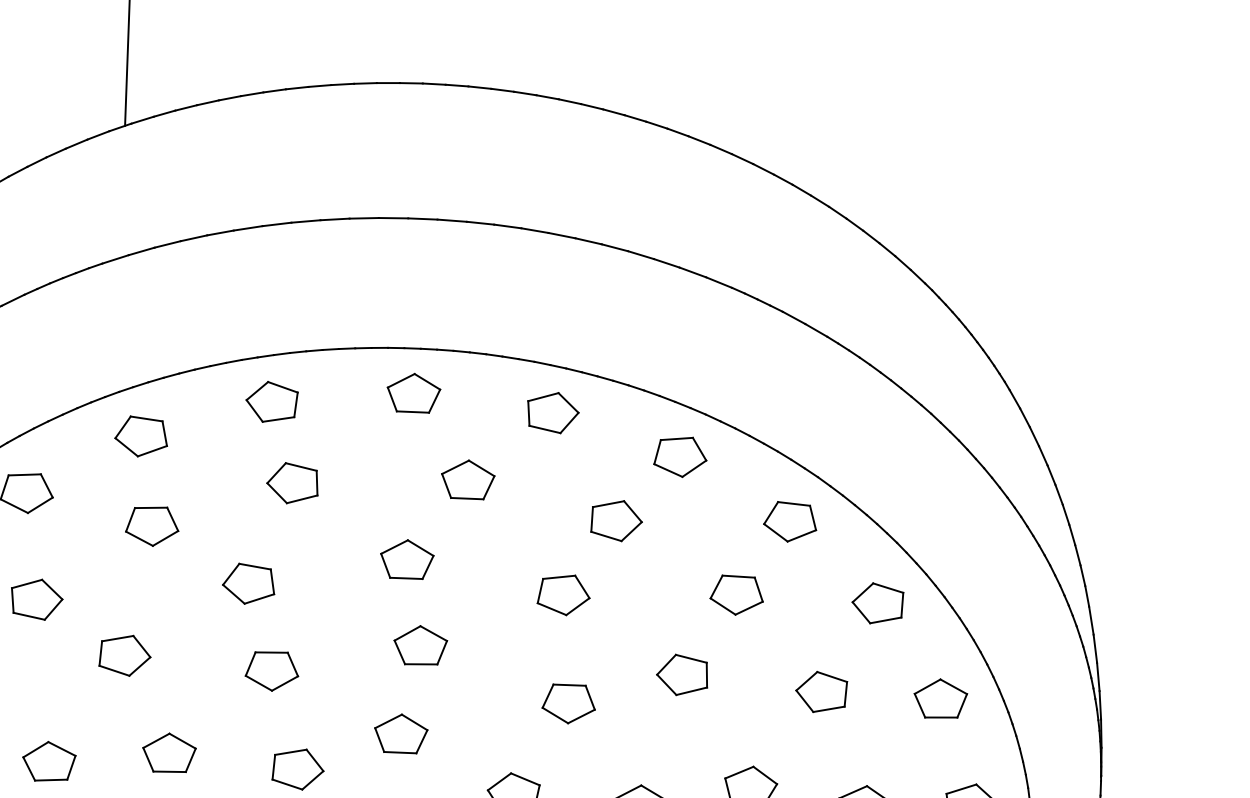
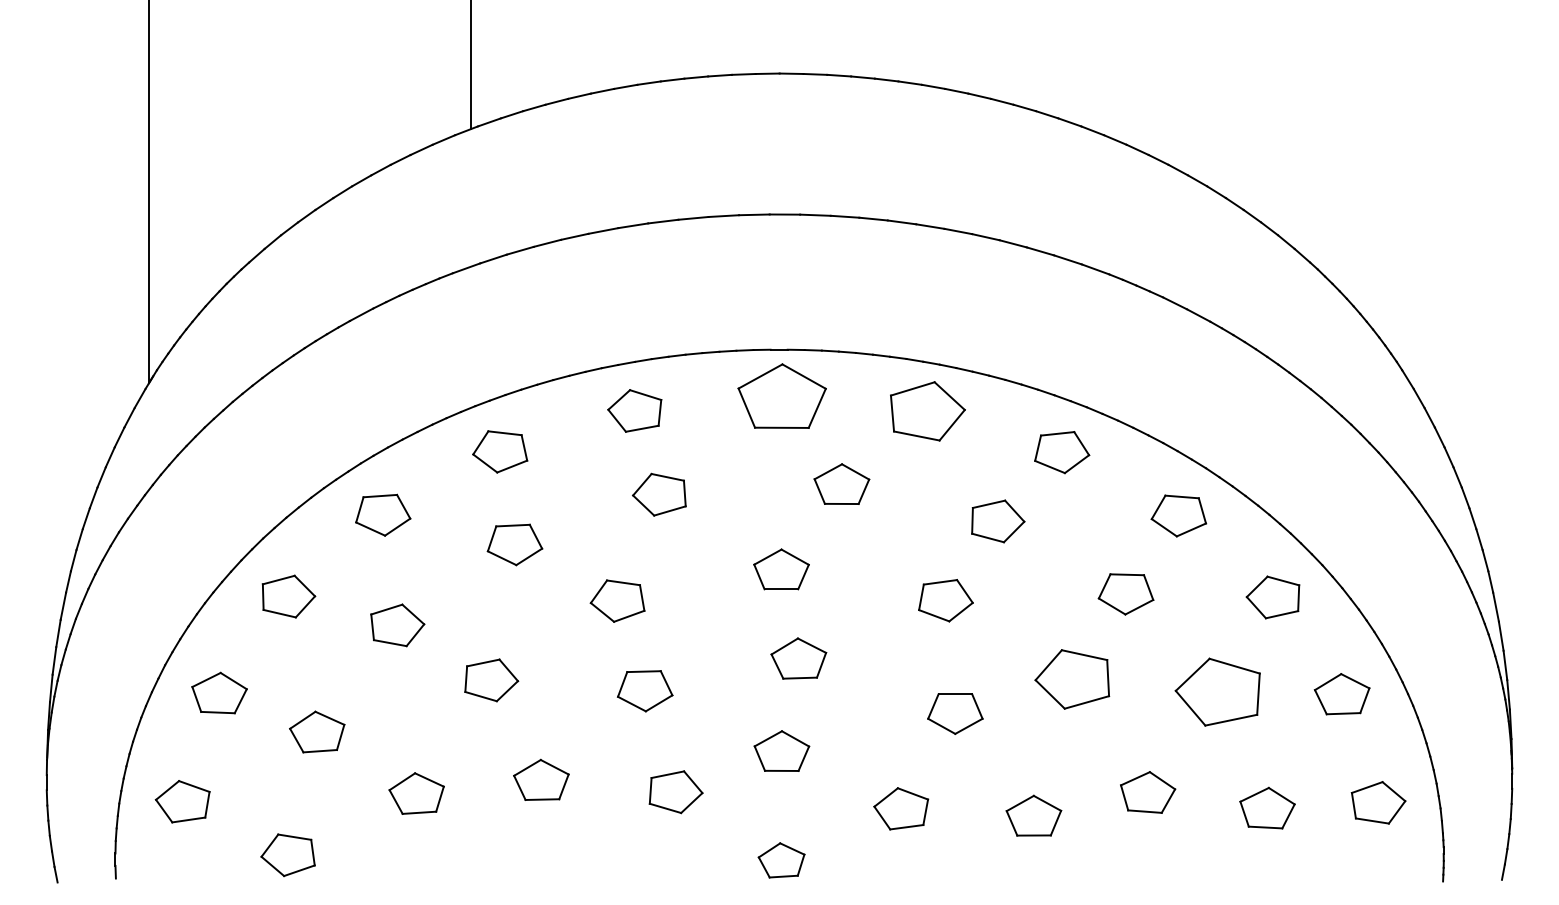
part: (413, 392) -> (781, 395), size x1.6
part: (552, 412) -> (927, 411), size x1.4
part: (682, 675) -> (1072, 679), size x1.4
part: (821, 691) -> (1217, 691), size x1.6

